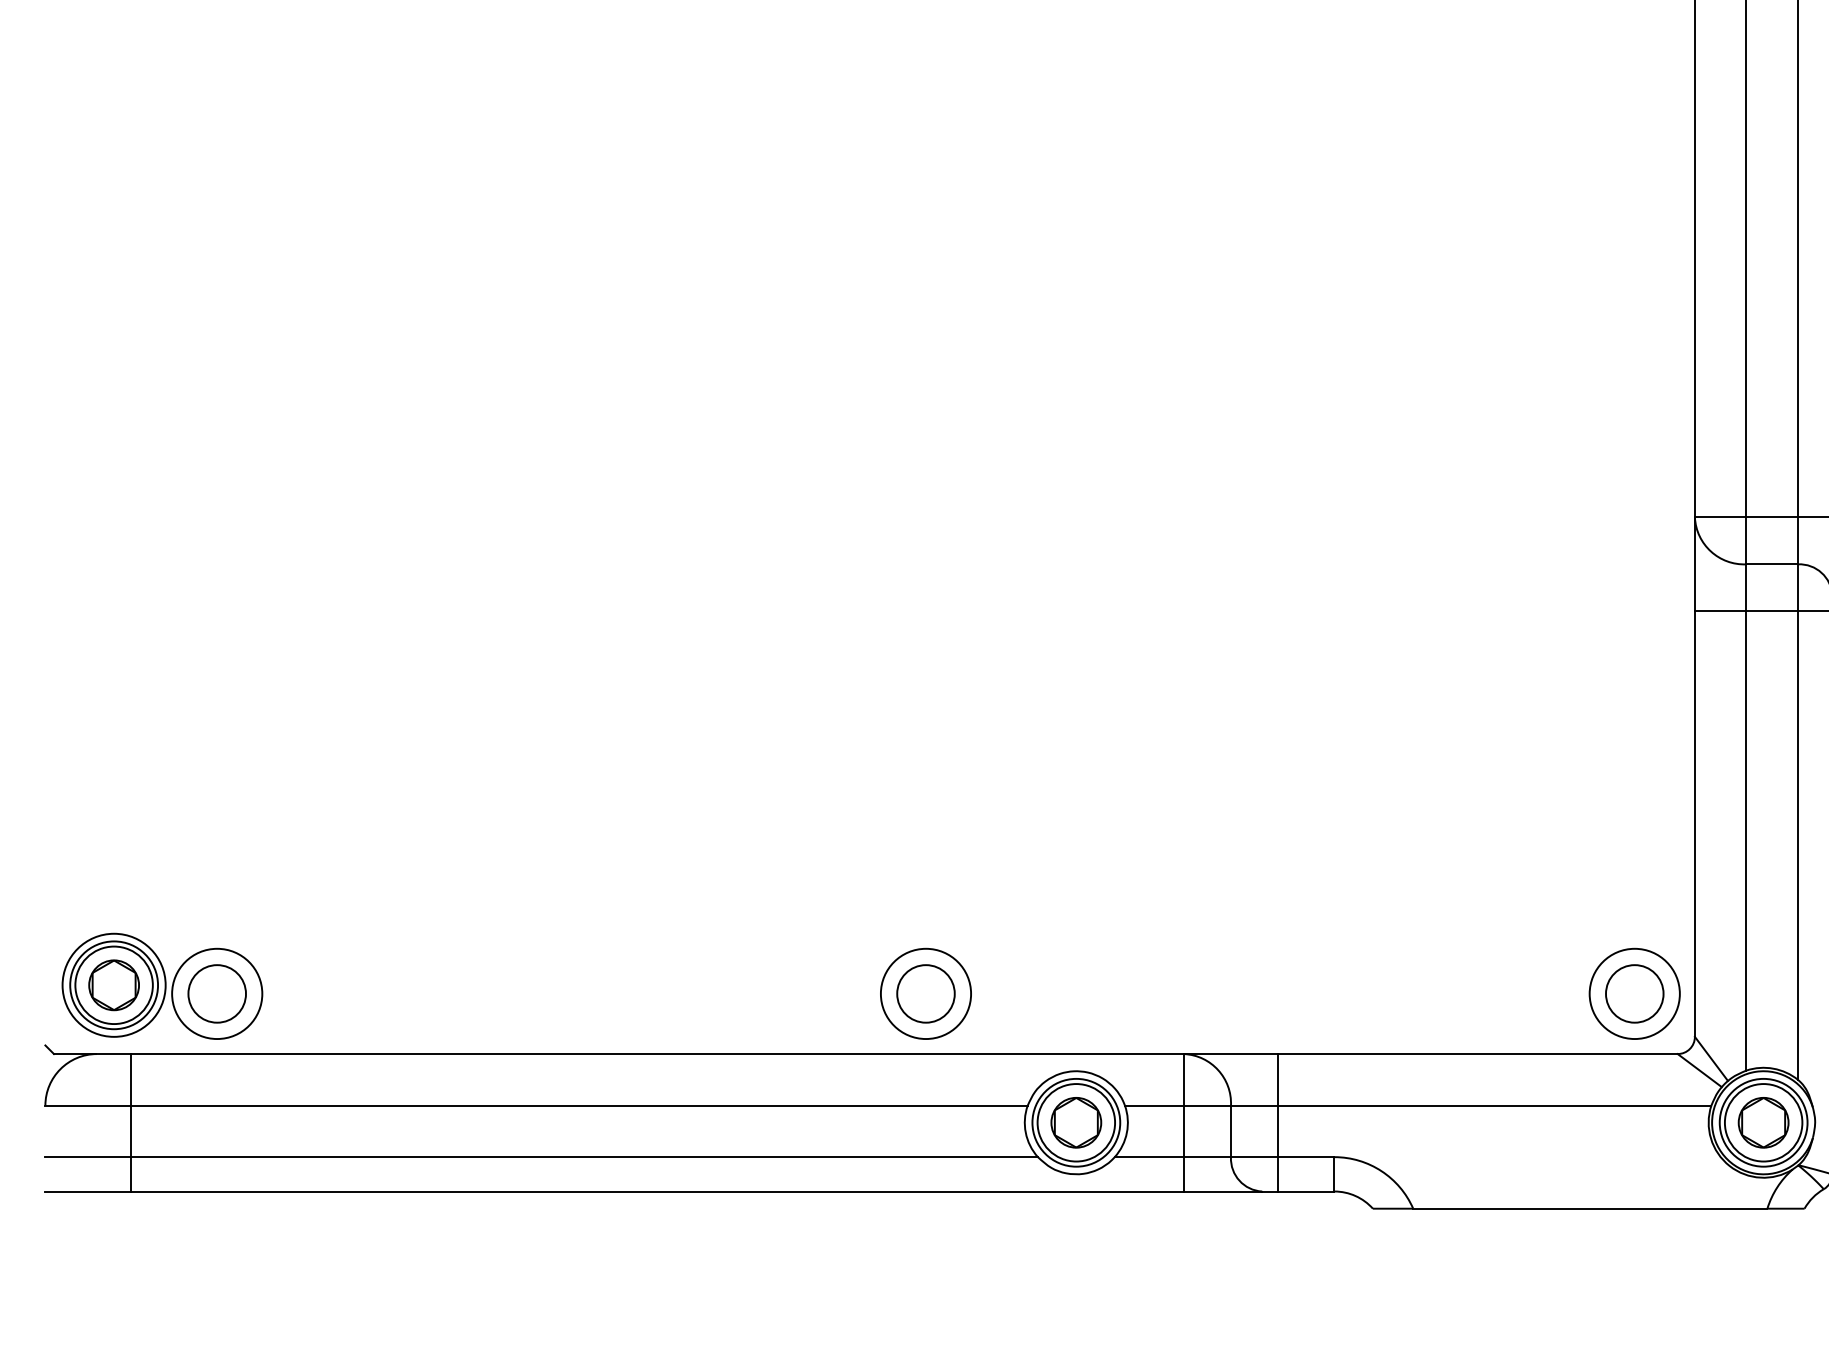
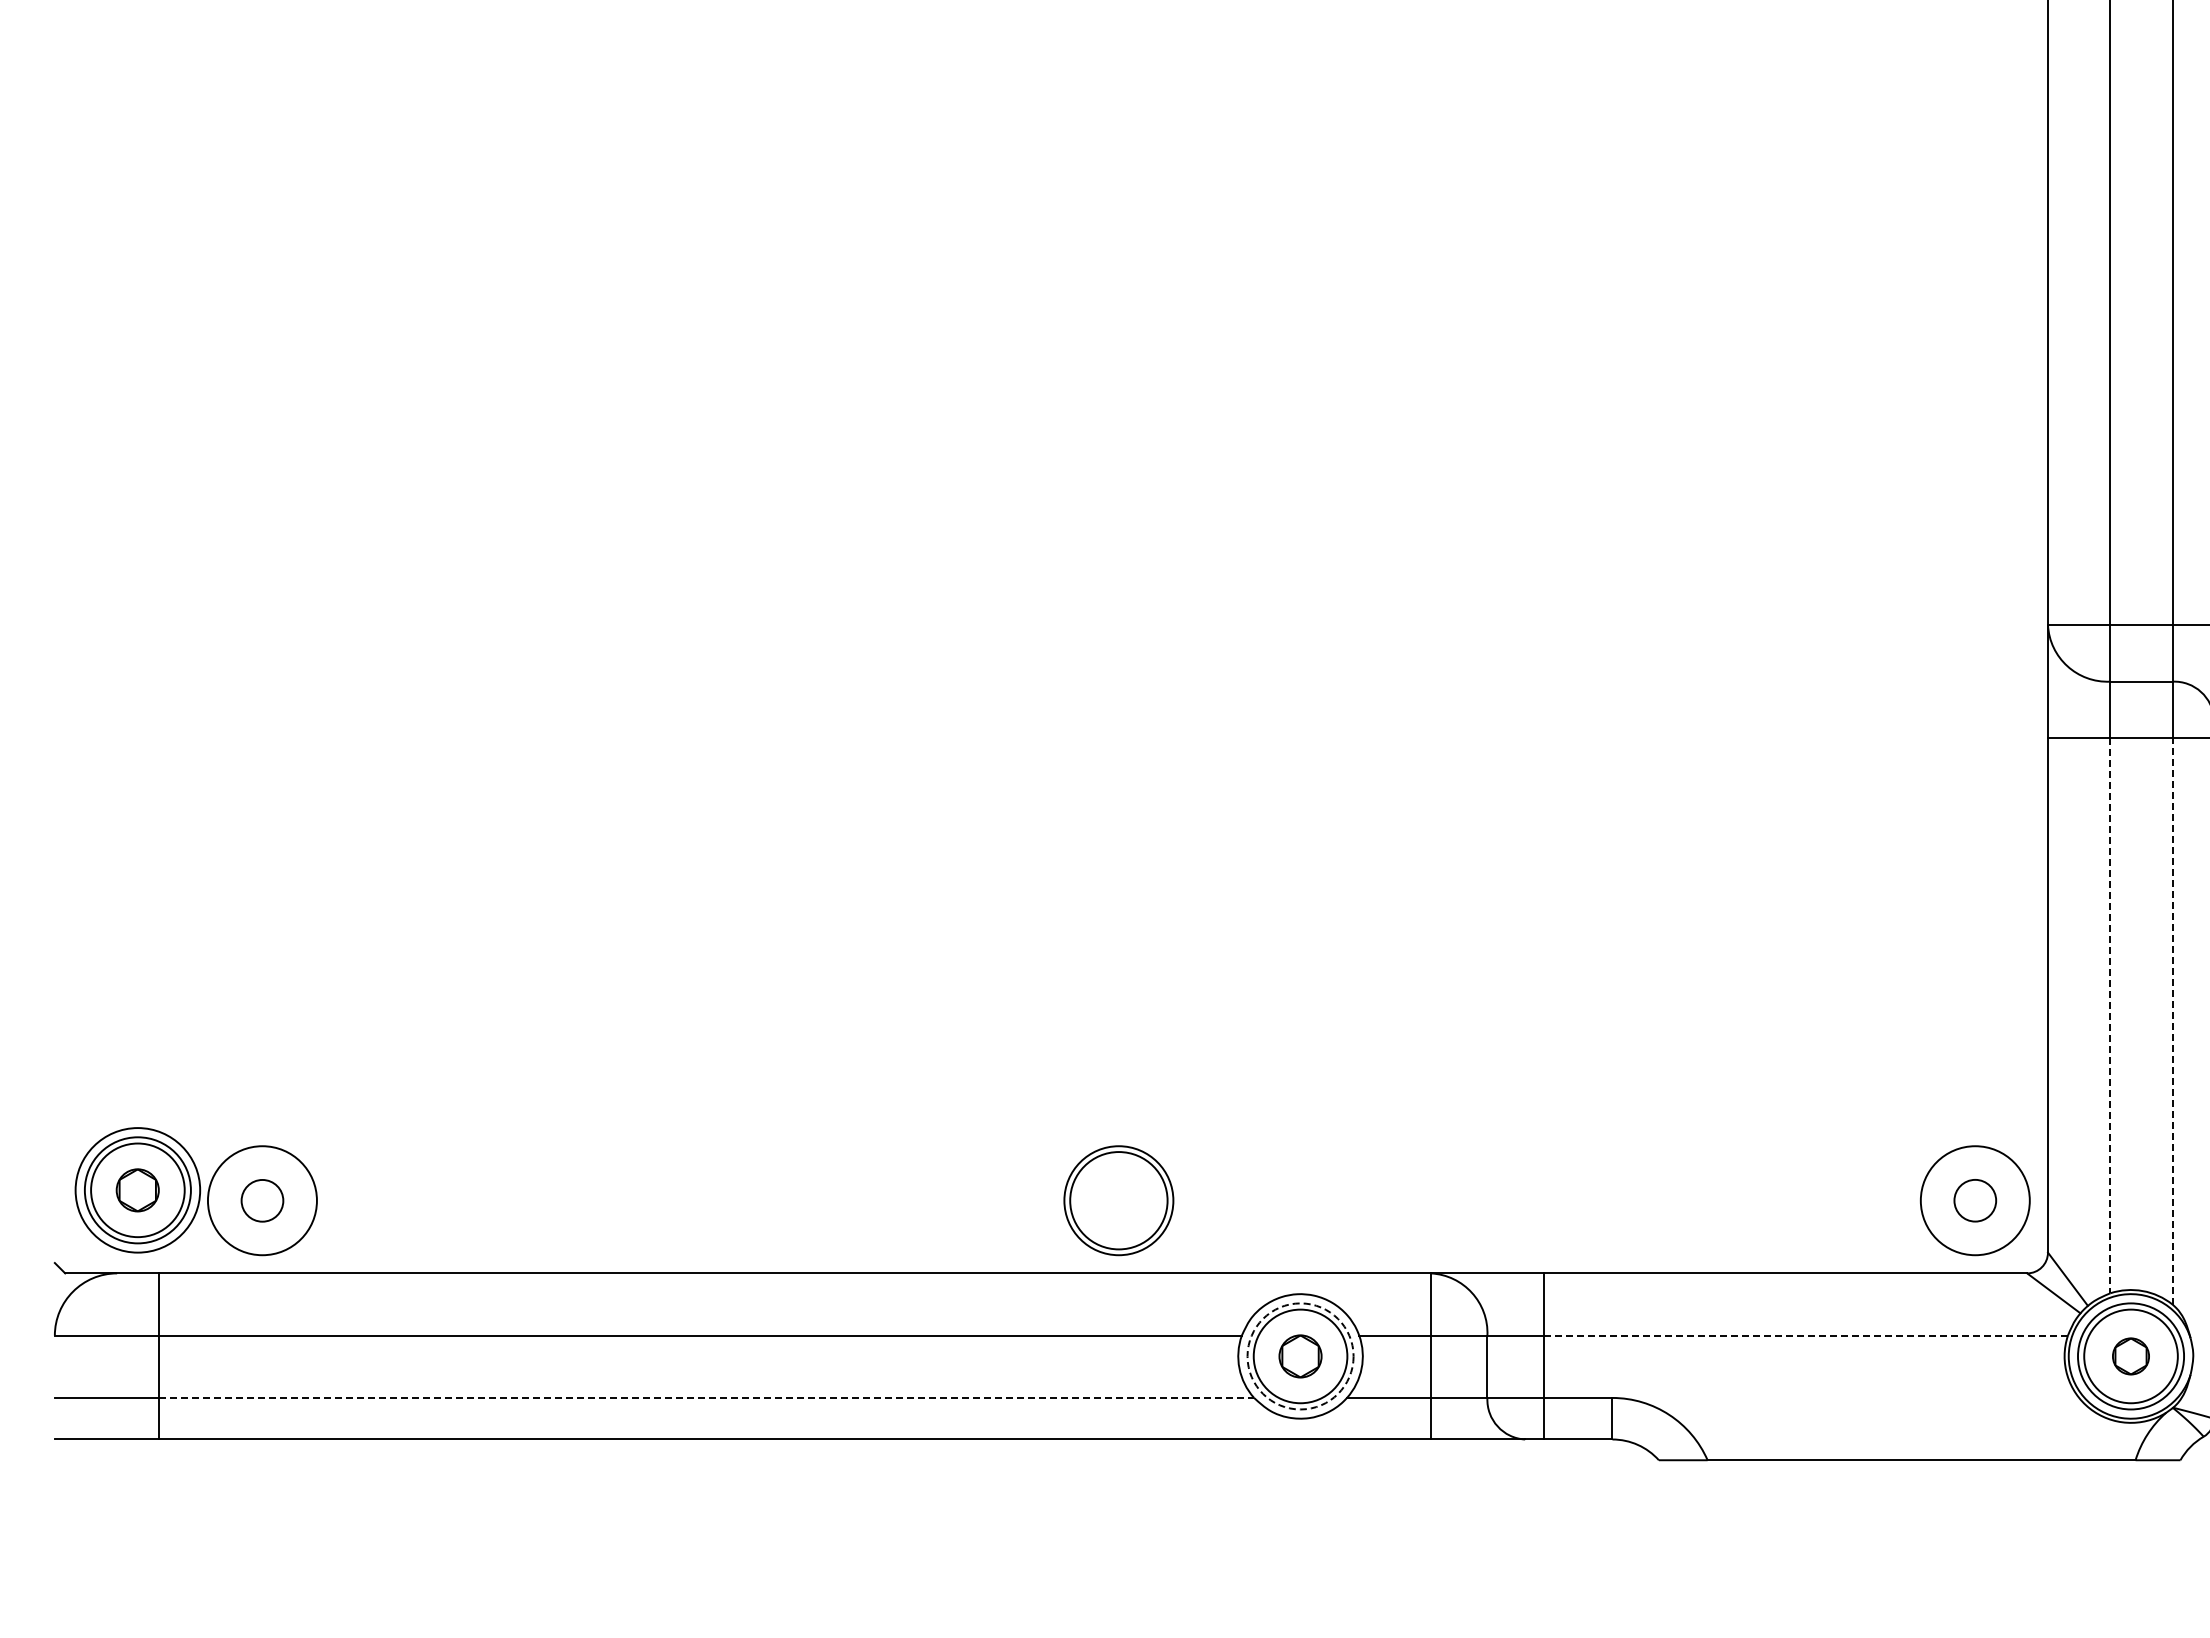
line: (1746, 840) -> (2110, 1015), solid -> dashed
line: (1797, 844) -> (2172, 1020), solid -> dashed
part: (113, 985) -> (137, 1190), size x0.7
circle: (217, 993) -> (262, 1200), size x0.6
circle: (925, 993) -> (1118, 1200), size x1.4
circle: (1634, 993) -> (1975, 1200), size x0.6
line: (1494, 1105) -> (1805, 1335), solid -> dashed
circle: (1076, 1122) -> (1300, 1356), solid -> dashed
part: (1076, 1122) -> (1300, 1356), size x0.7
part: (1763, 1122) -> (2130, 1356), size x0.6
line: (584, 1156) -> (706, 1397), solid -> dashed

